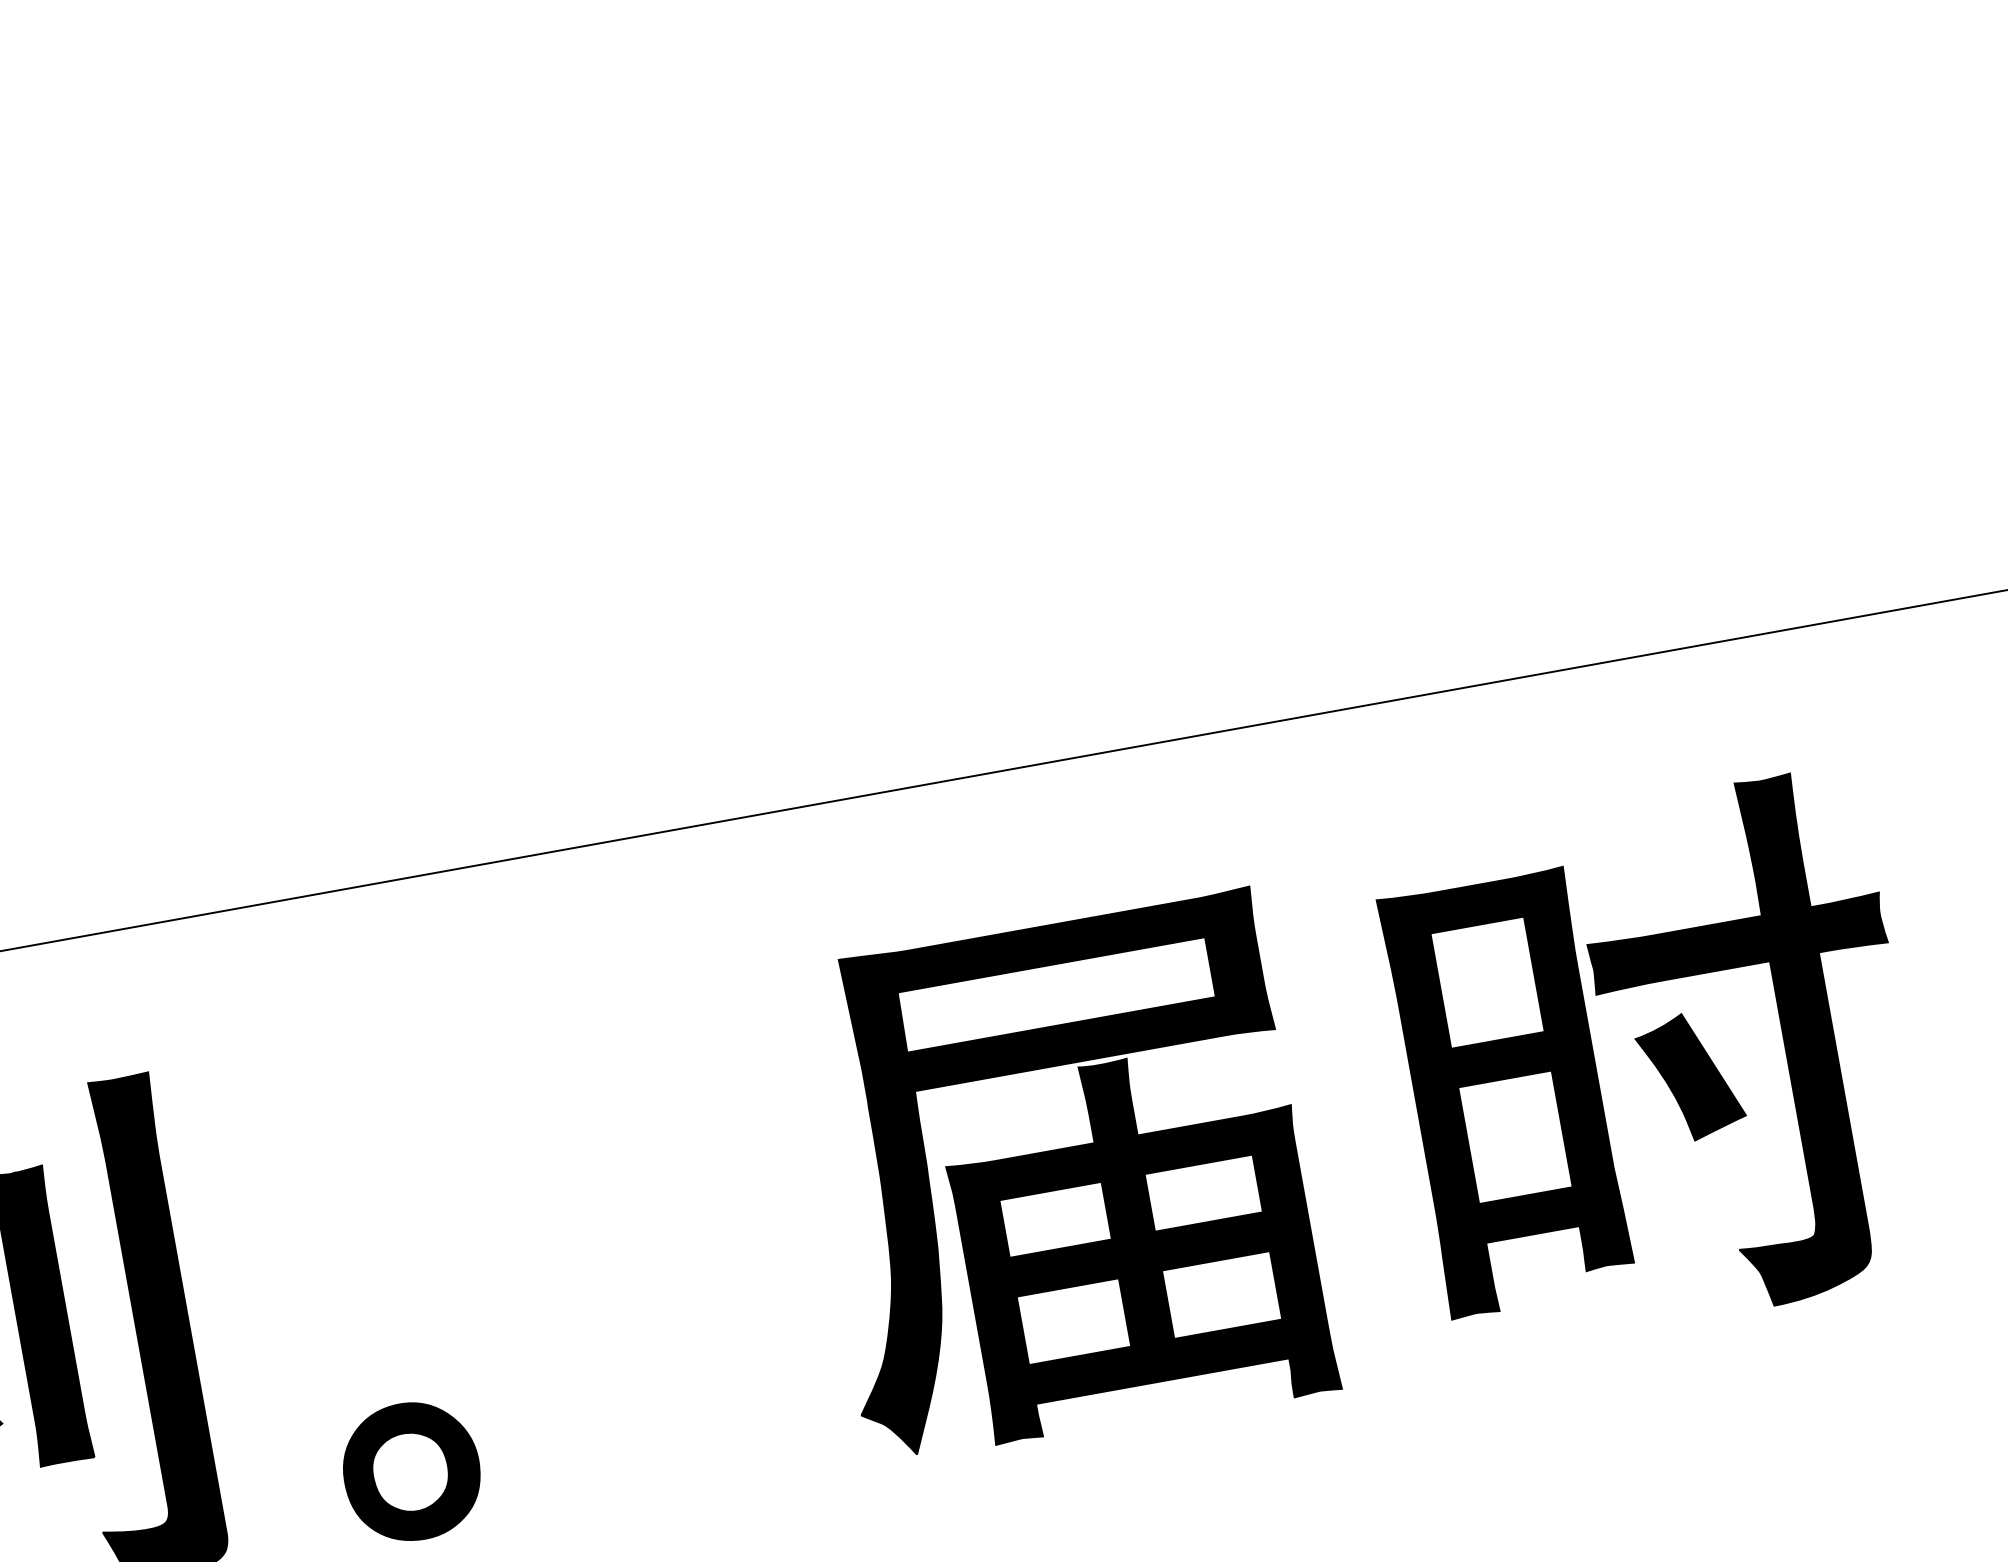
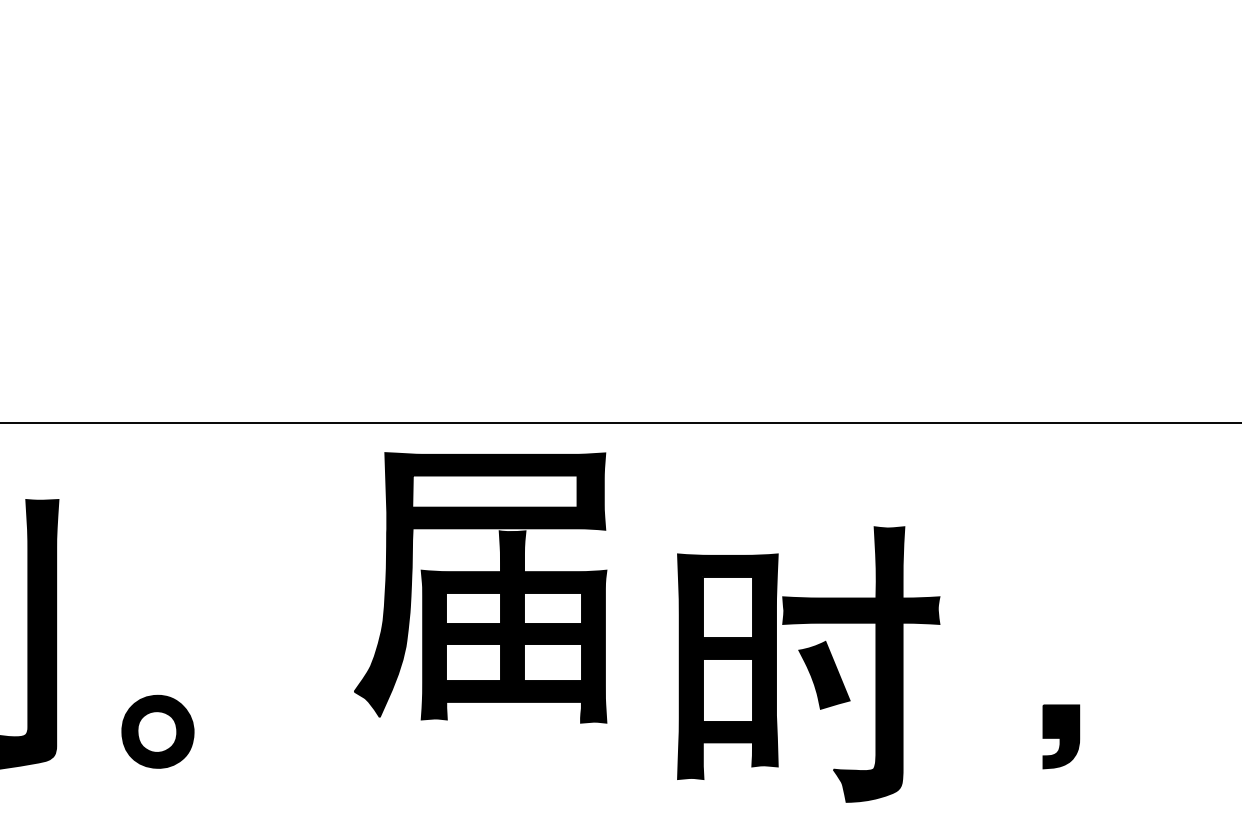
part: (1657, 1061) -> (808, 664), moved
part: (1061, 1178) -> (480, 587), moved

